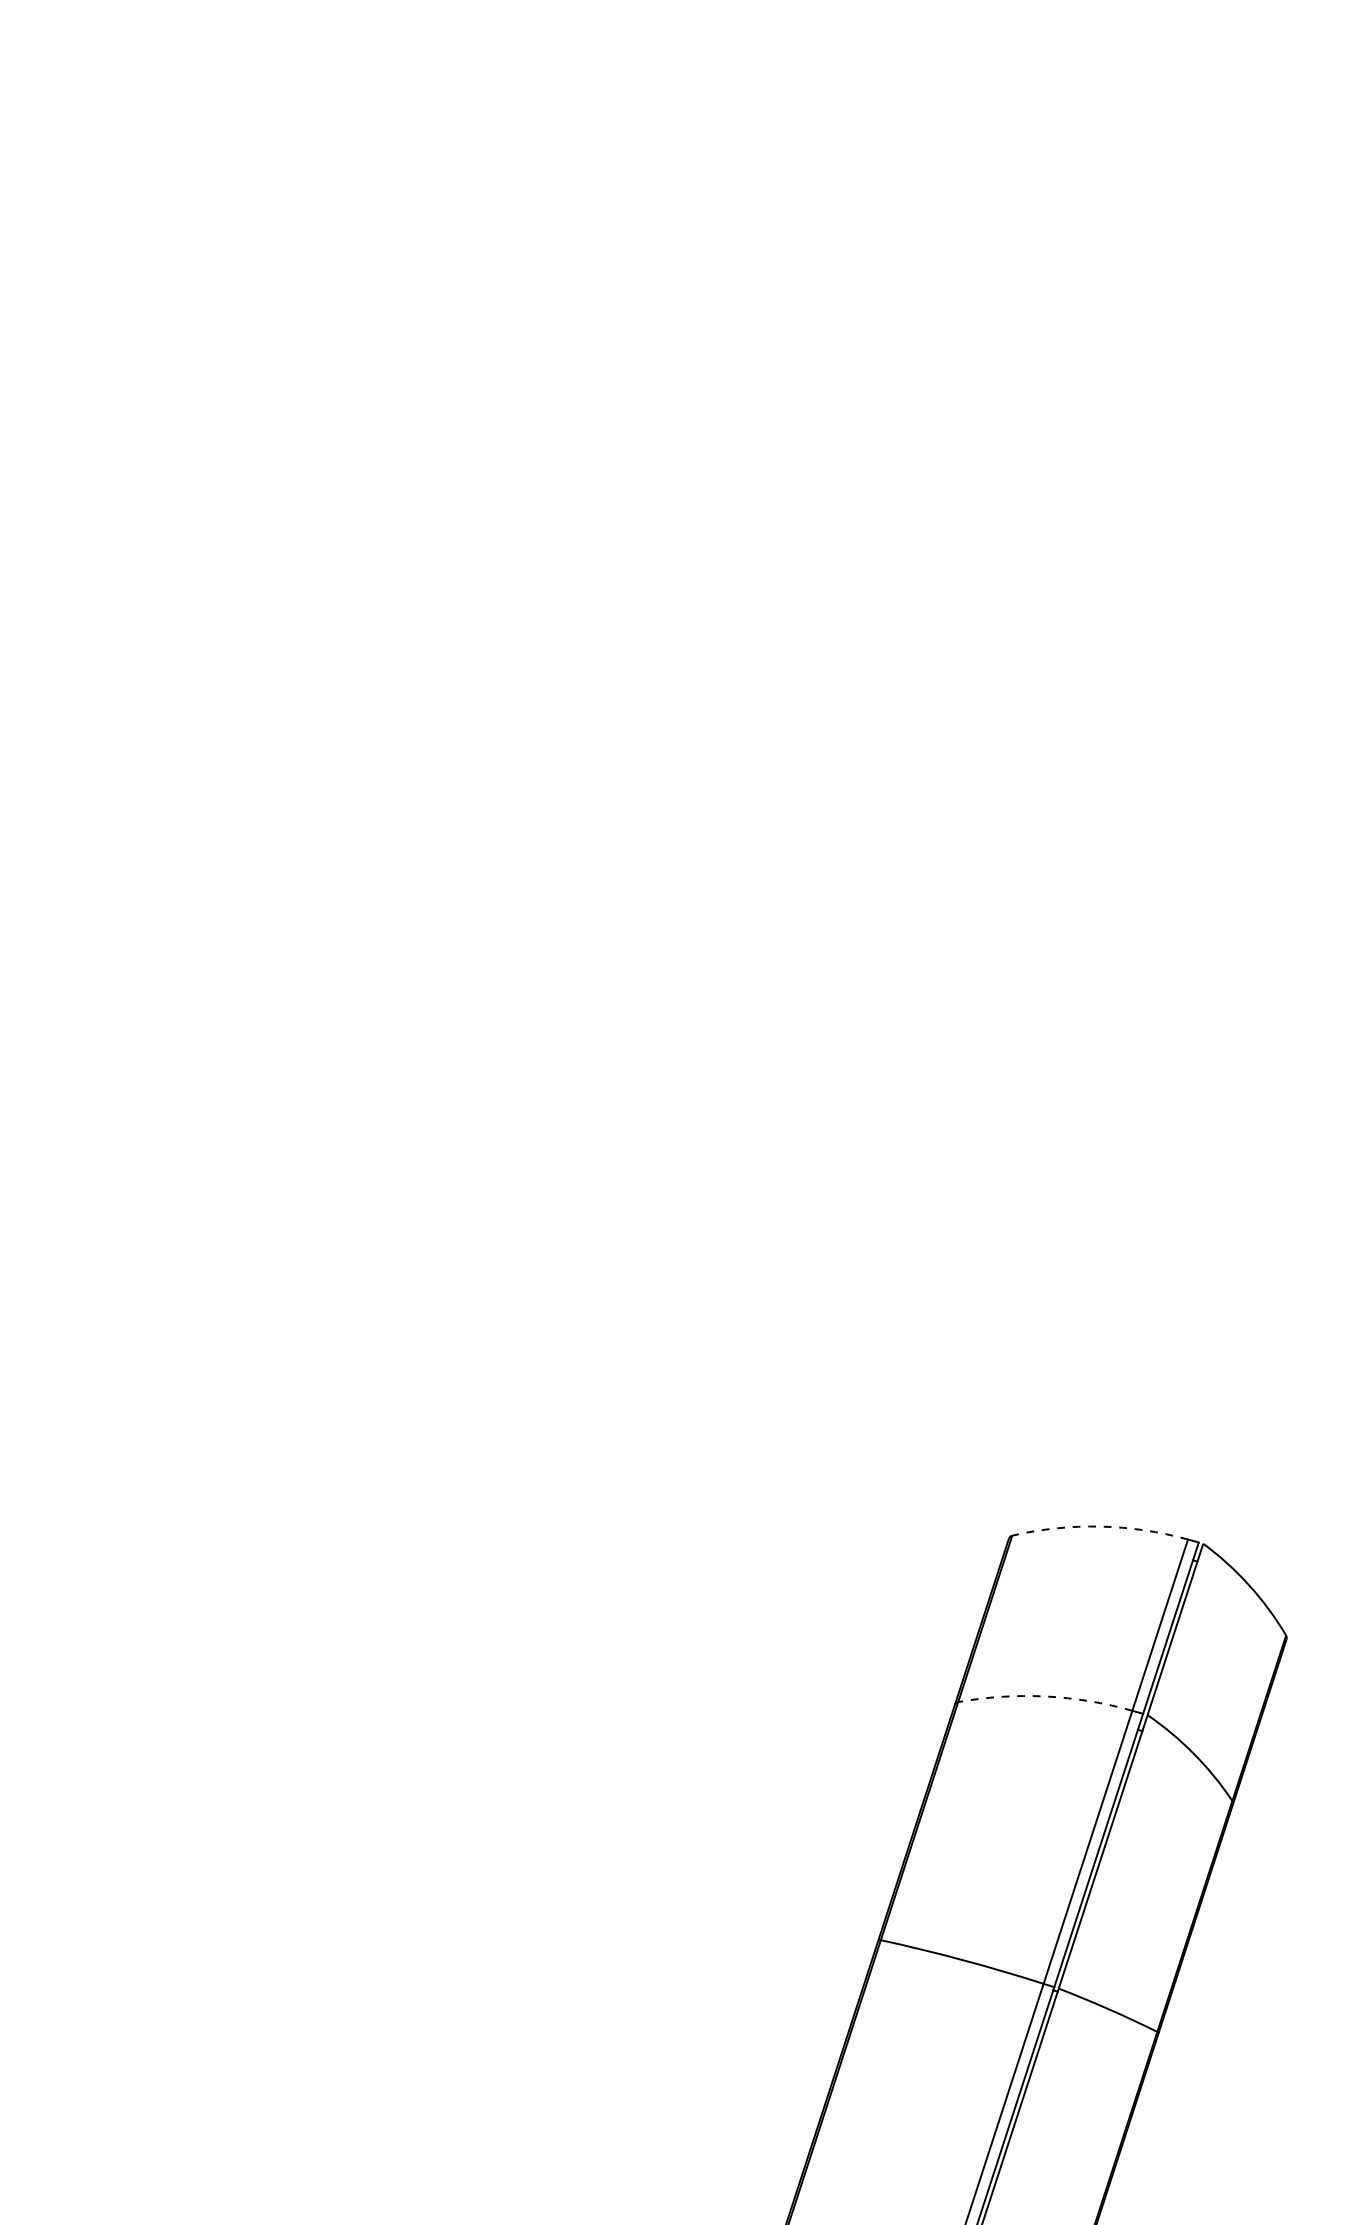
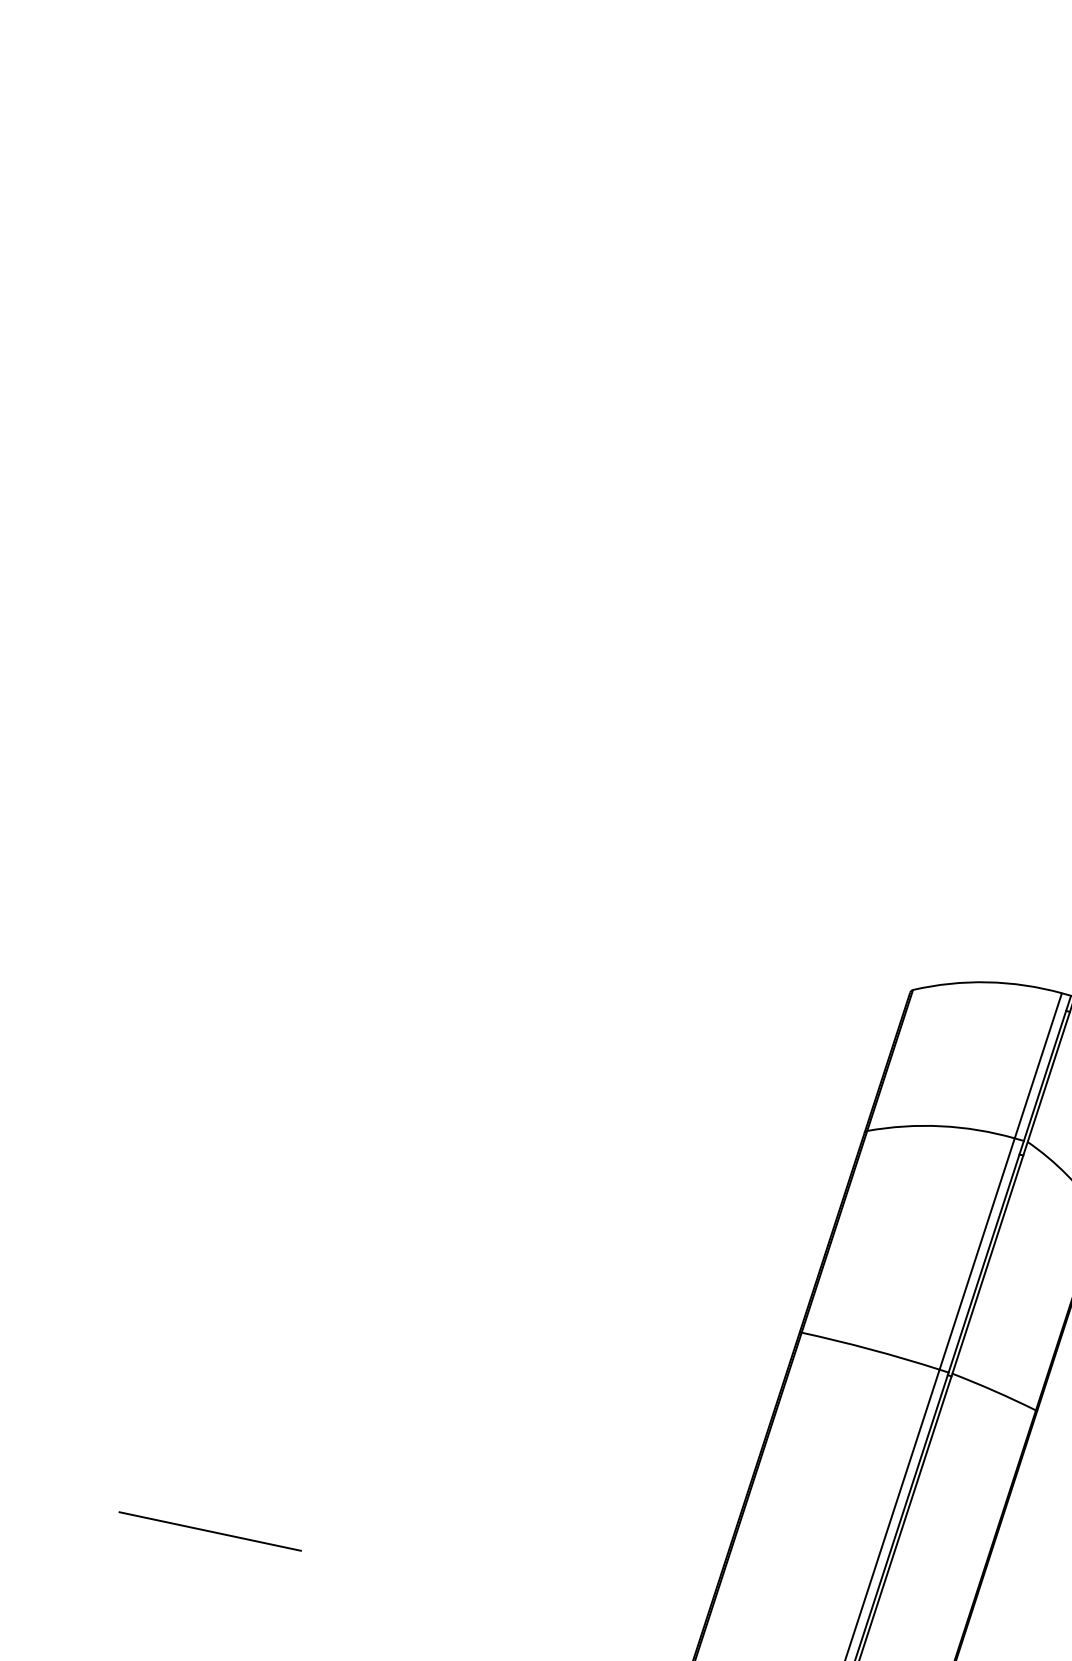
arc: (1100, 1526) -> (987, 982), dashed -> solid
arc: (1045, 1696) -> (941, 1126), dashed -> solid
line: (182, 2174) -> (210, 1531), added

